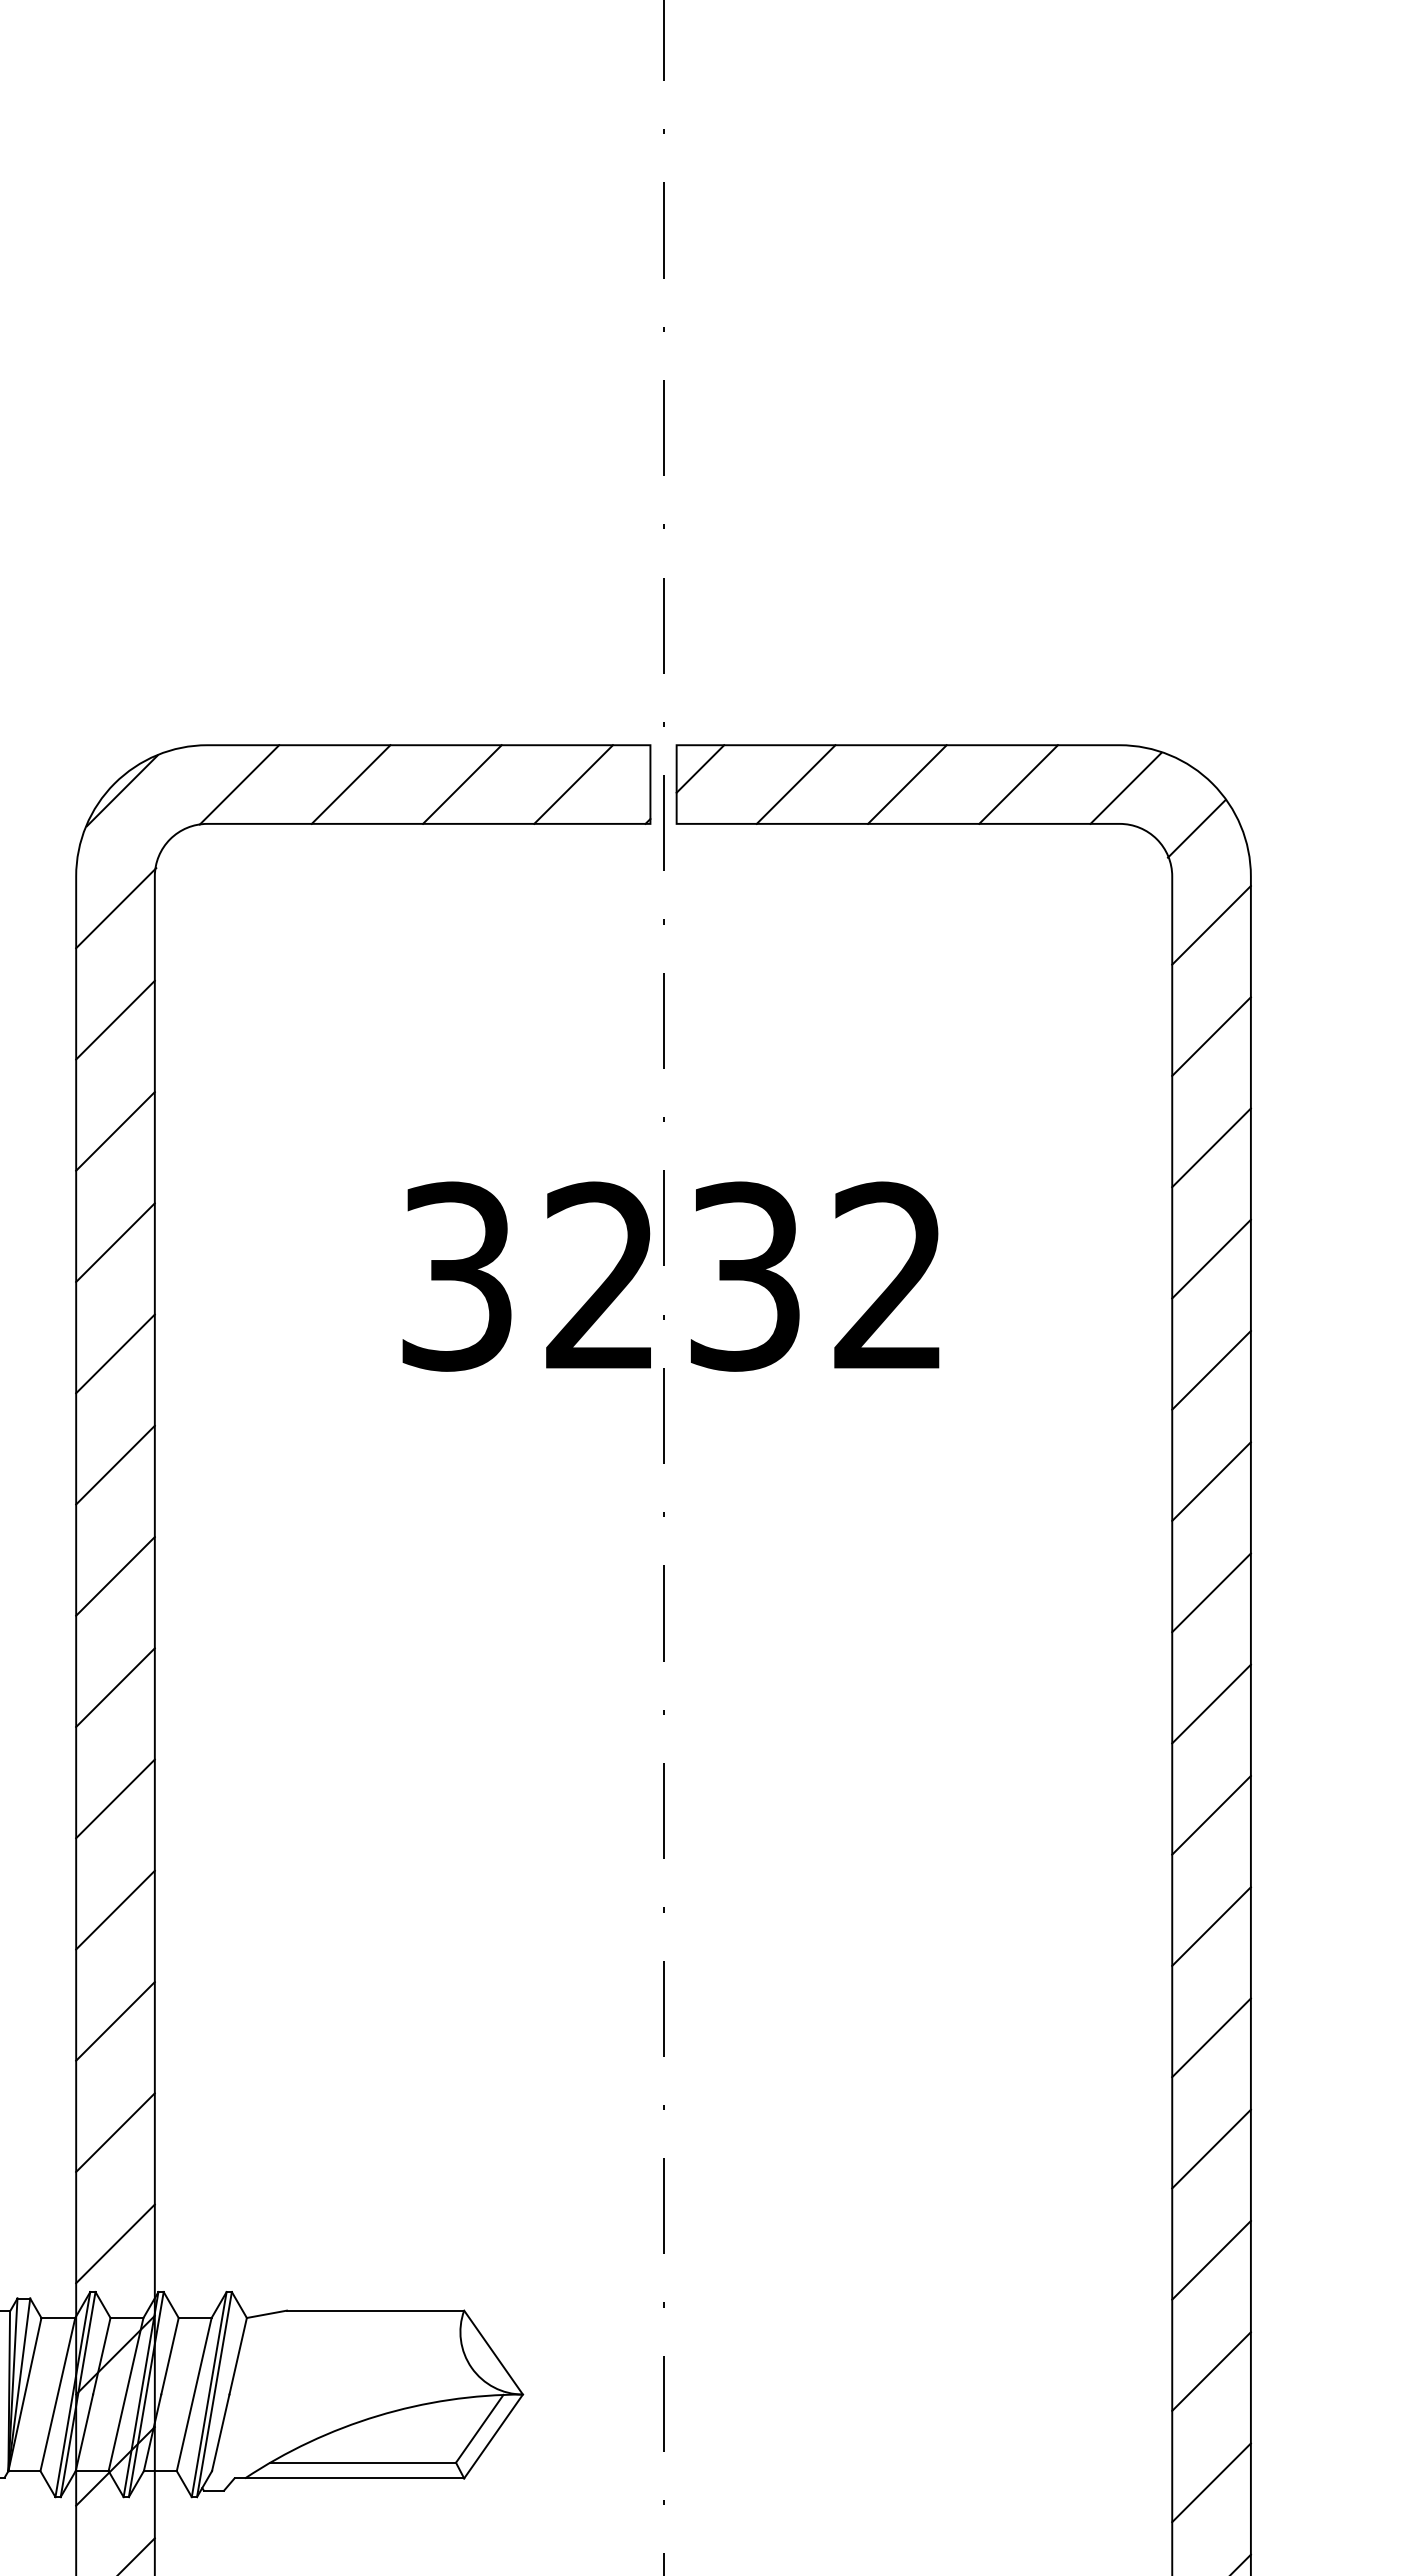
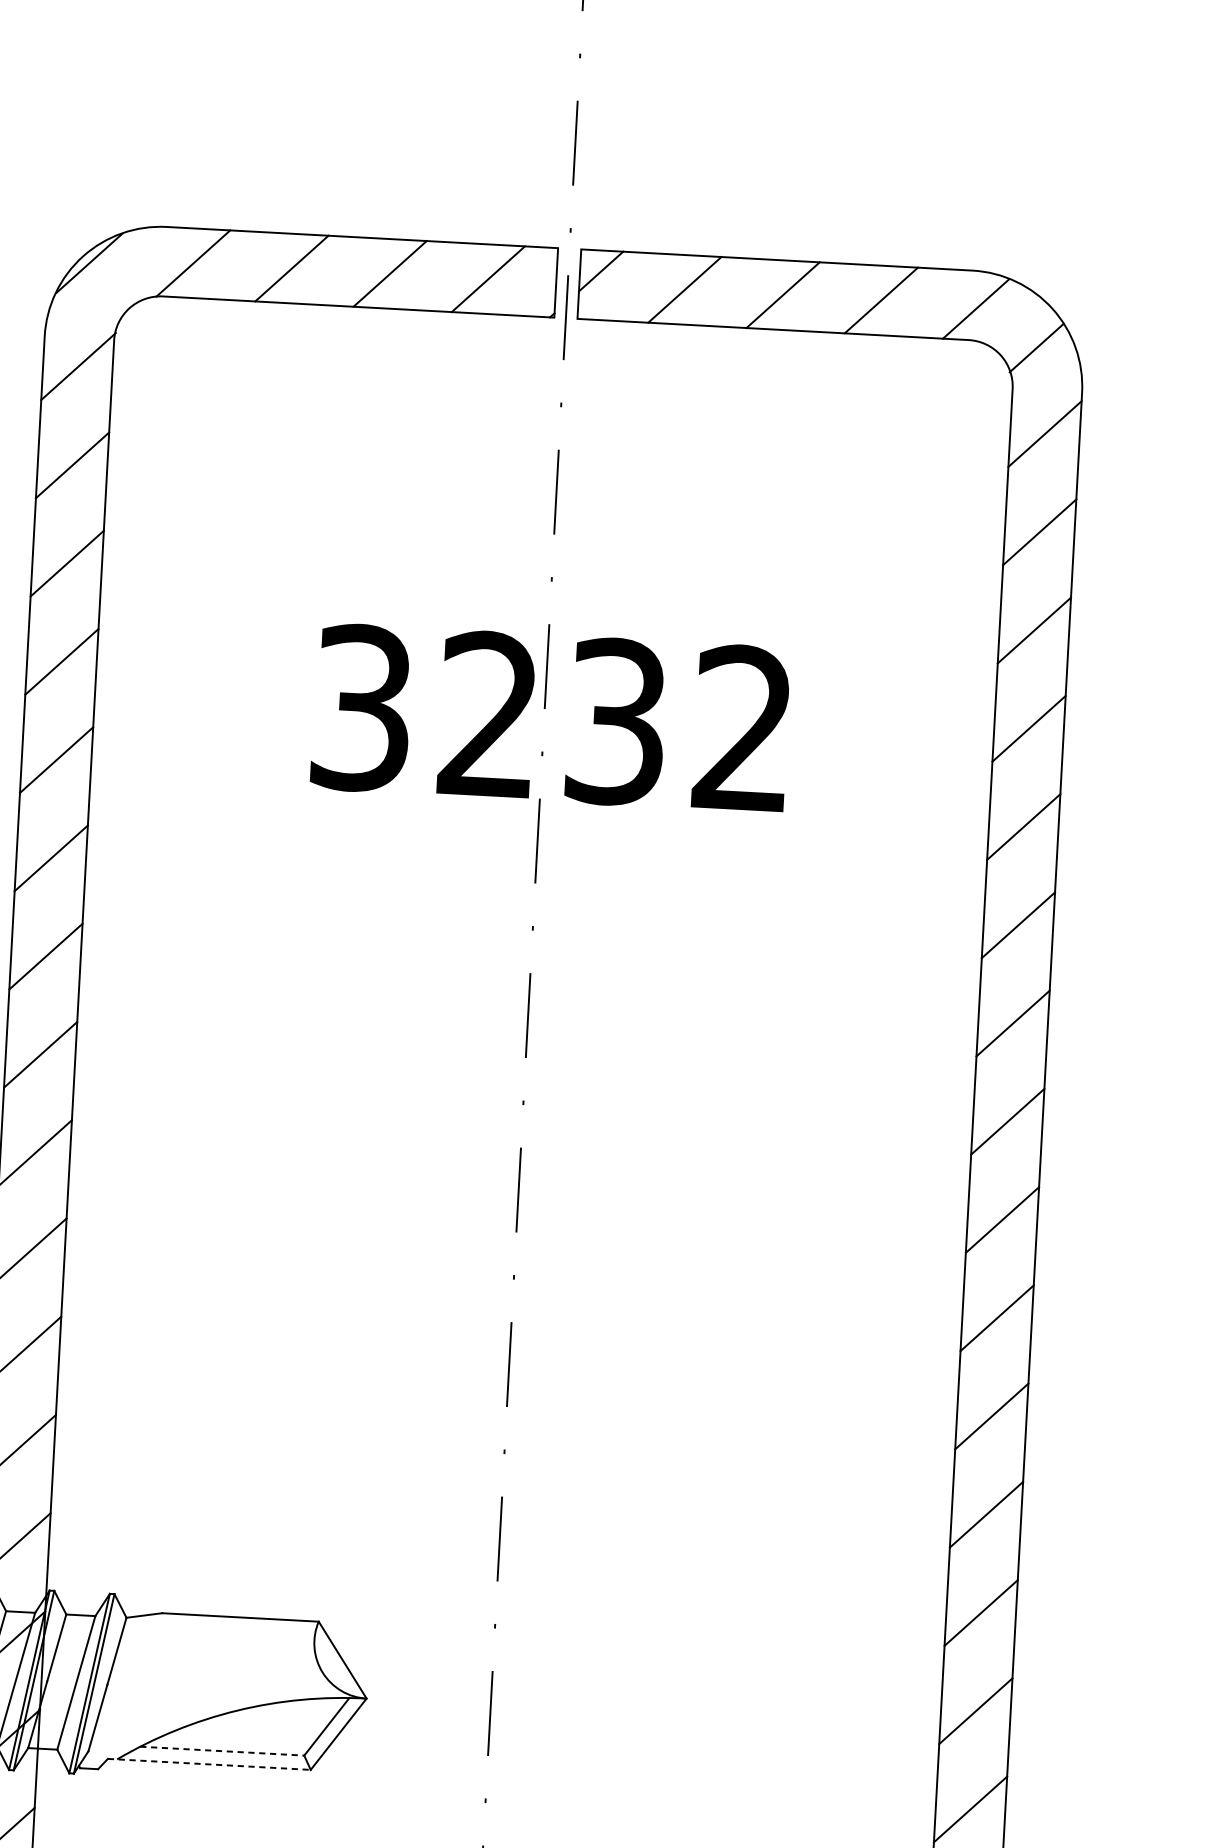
line: (363, 2462) -> (222, 1750), solid -> dashed
line: (349, 2478) -> (209, 1764), solid -> dashed

